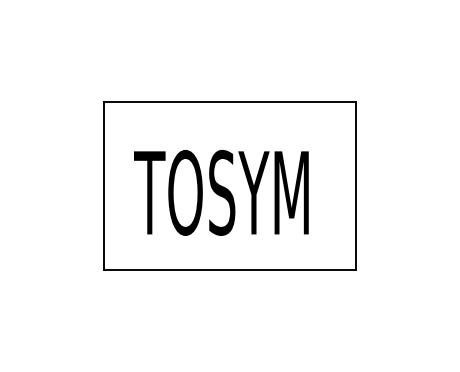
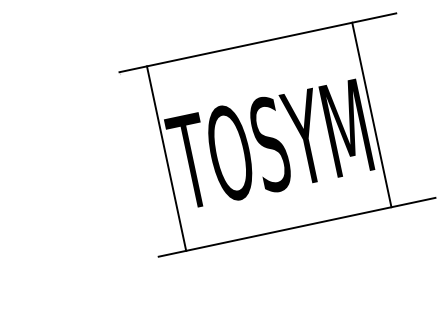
line: (104, 185) -> (166, 158), moved
line: (355, 185) -> (371, 114), moved

